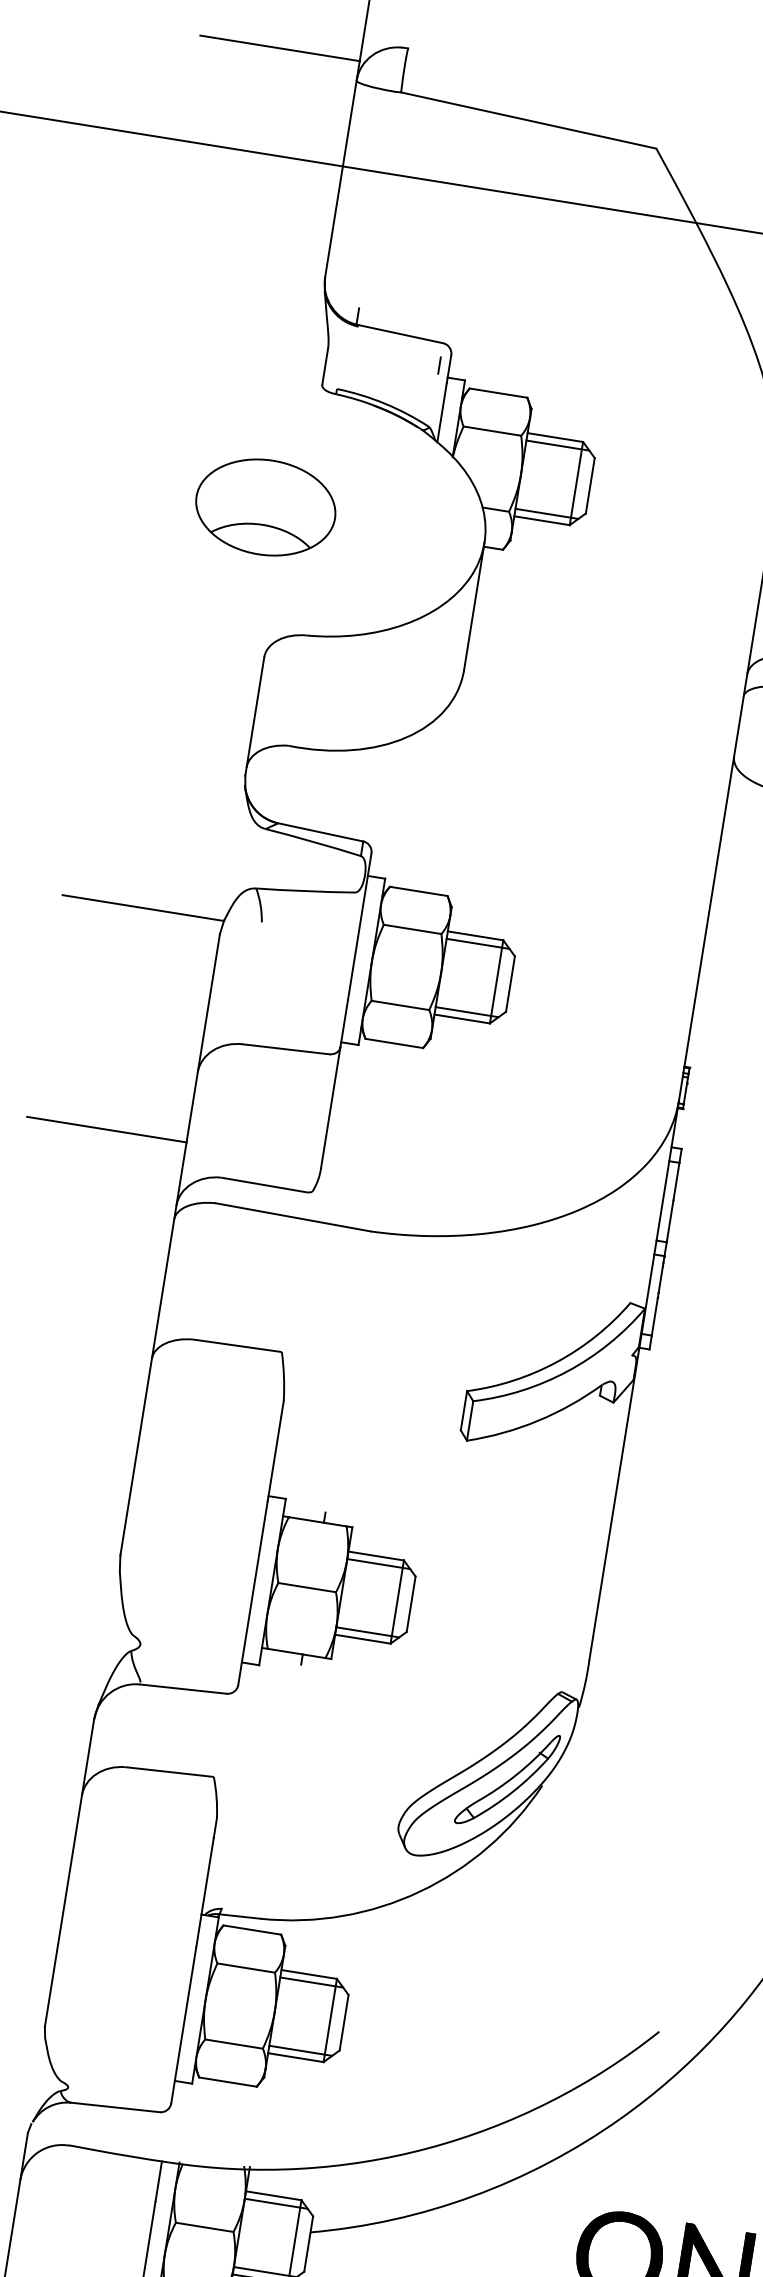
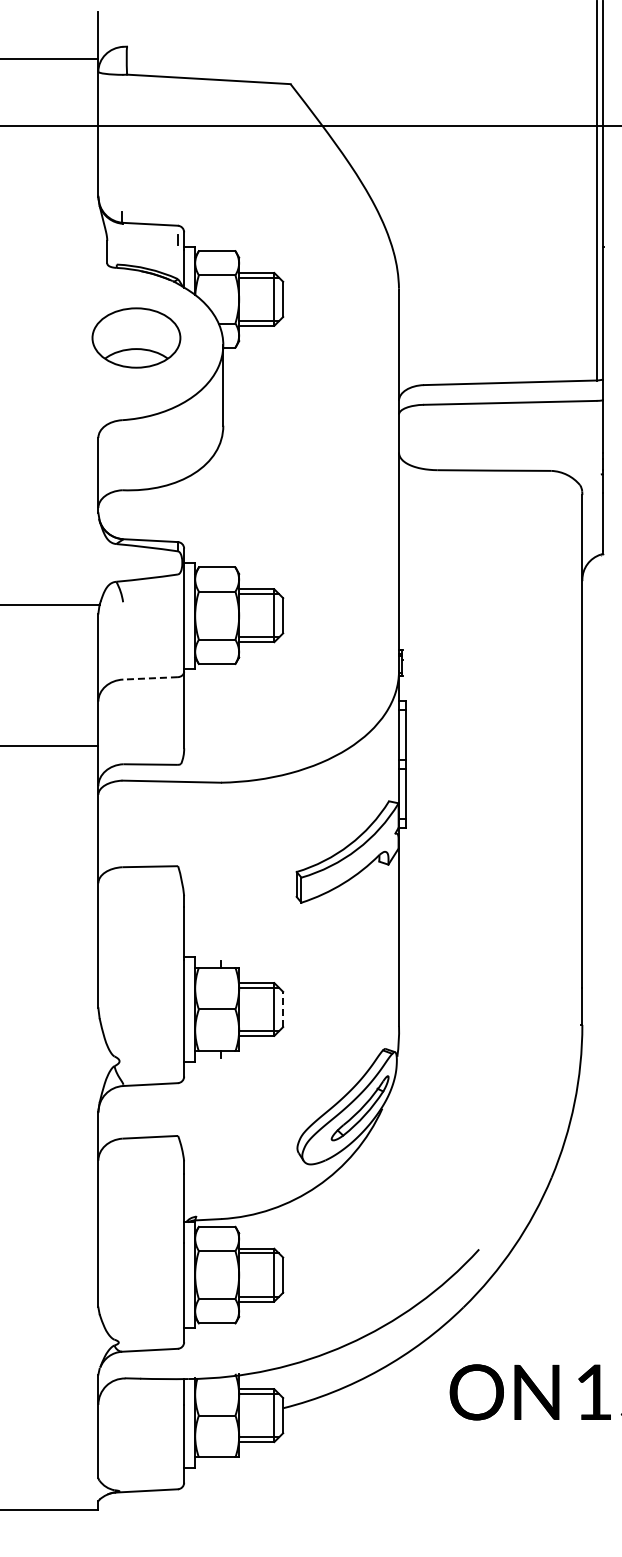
part: (265, 506) -> (136, 337), moved
line: (285, 1049) -> (150, 678), solid -> dashed
line: (411, 1604) -> (283, 1009), solid -> dashed

